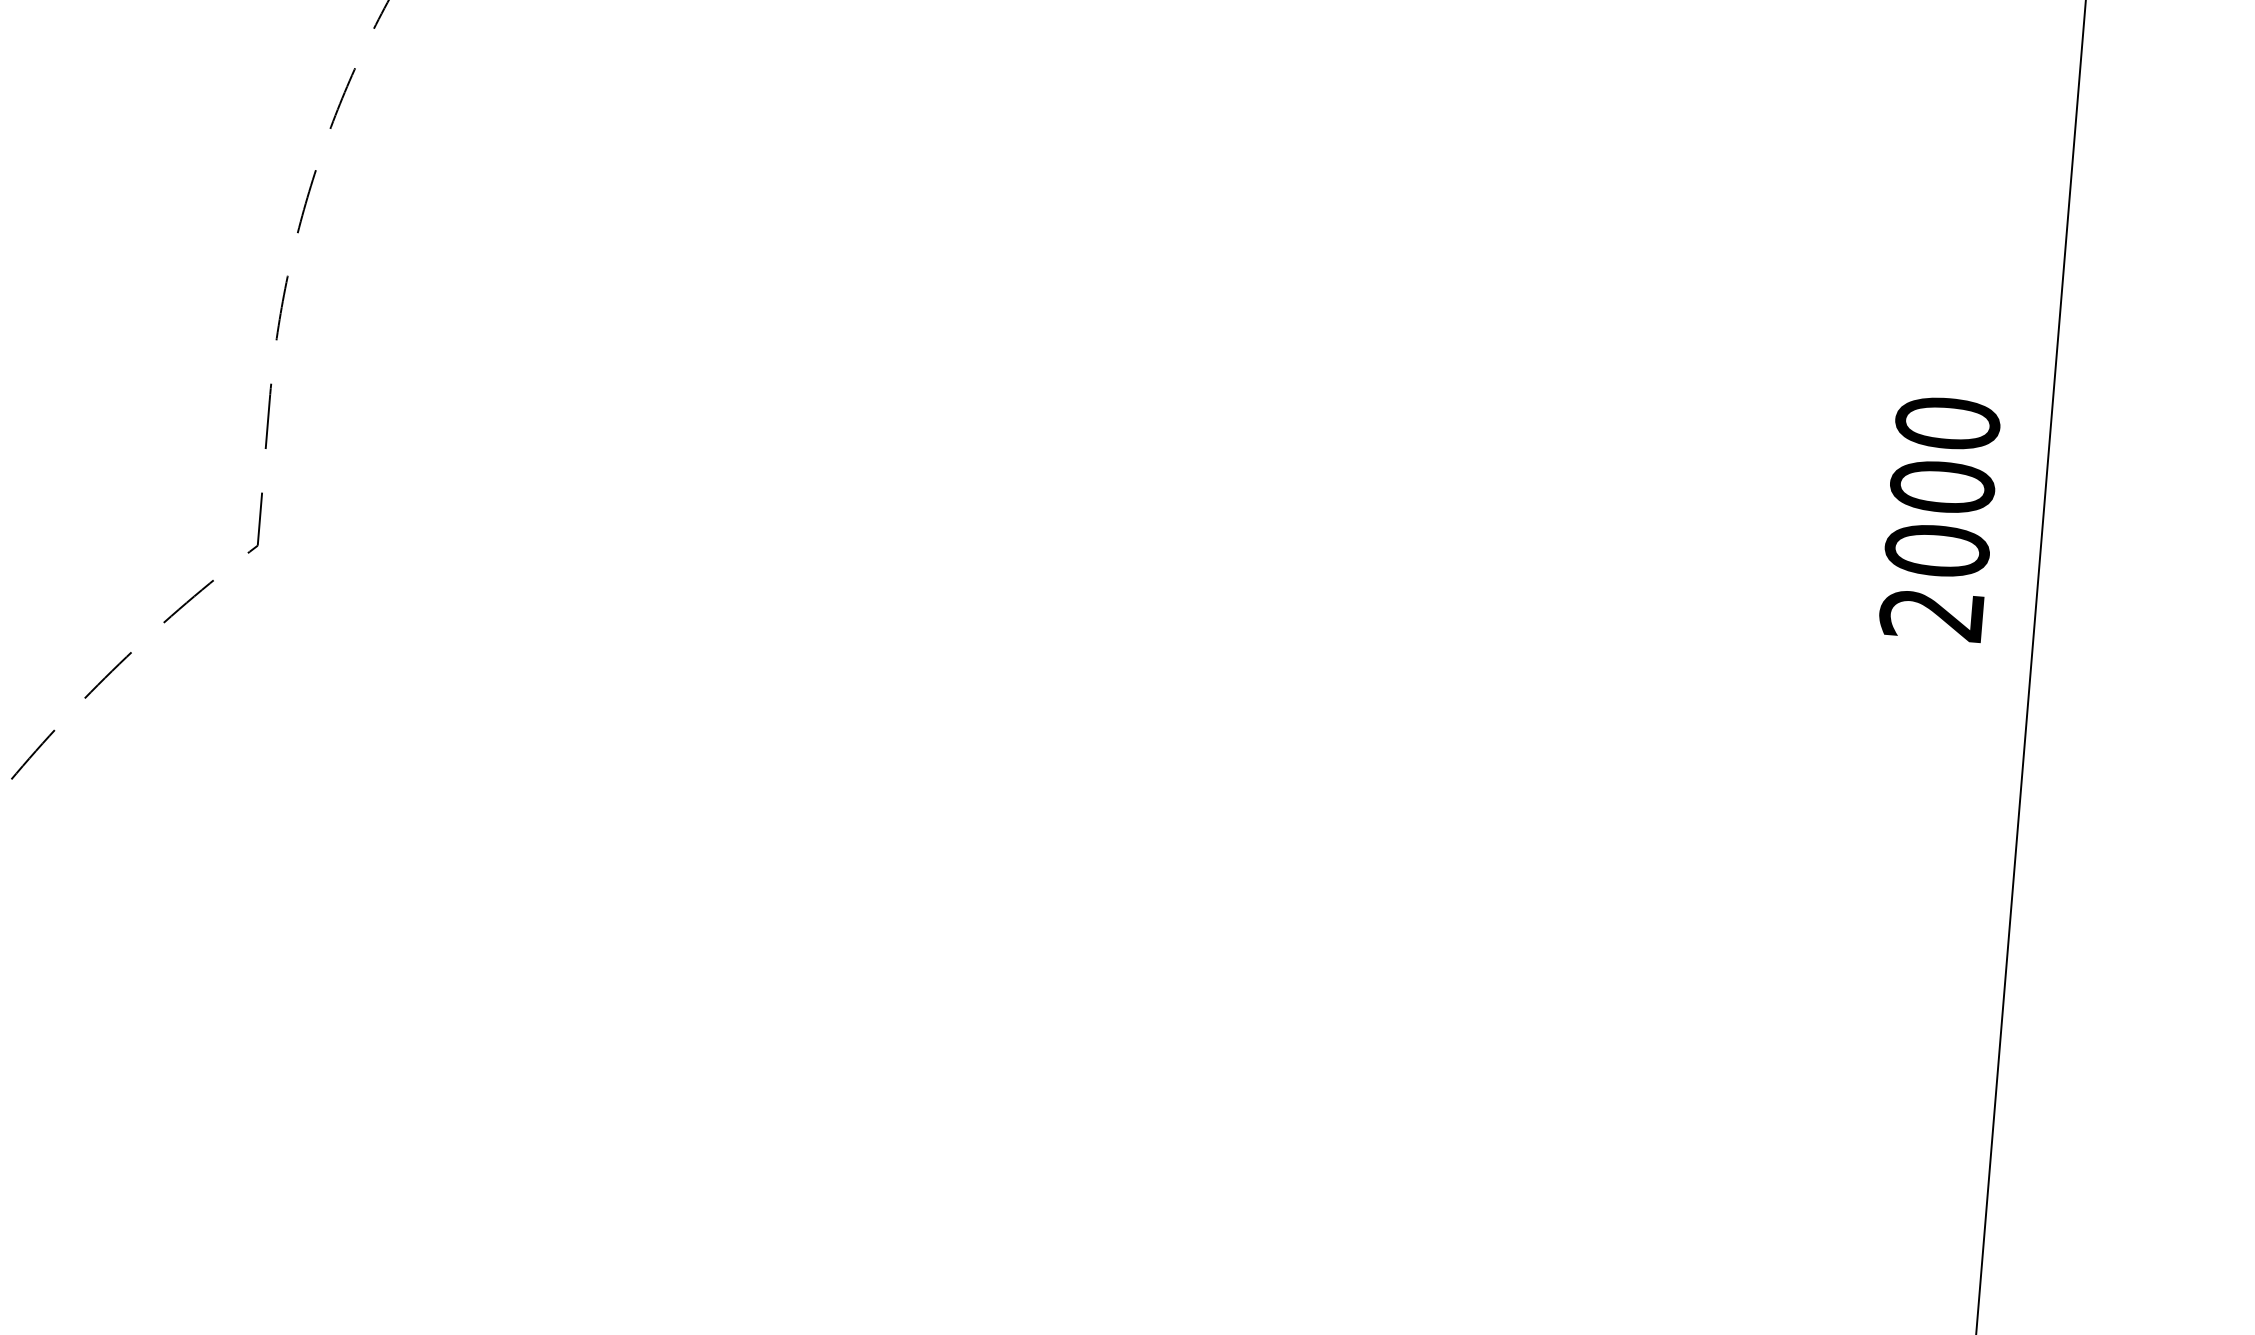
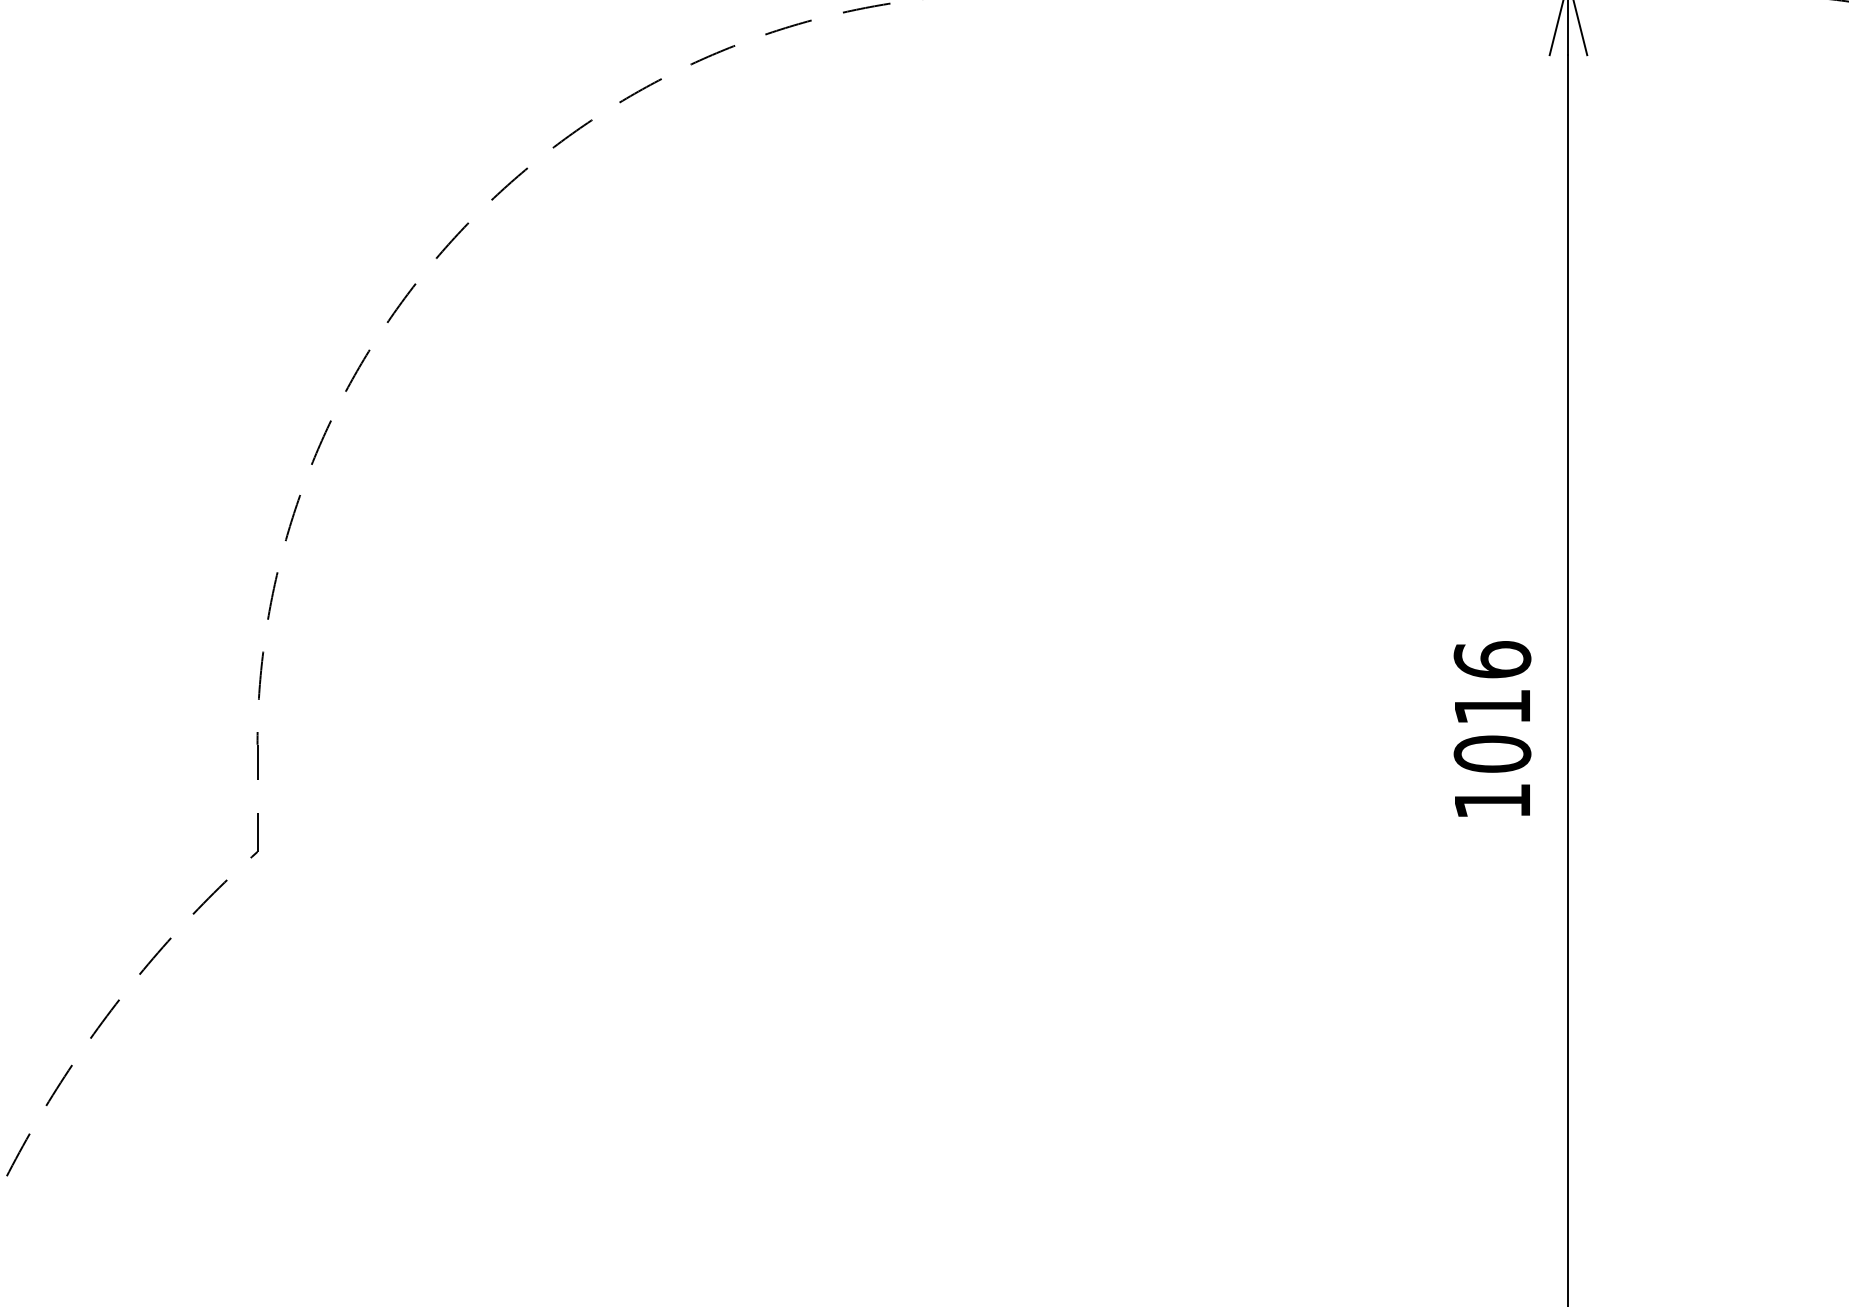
text: (1939, 518) -> (1492, 730), 2000 -> 1016

